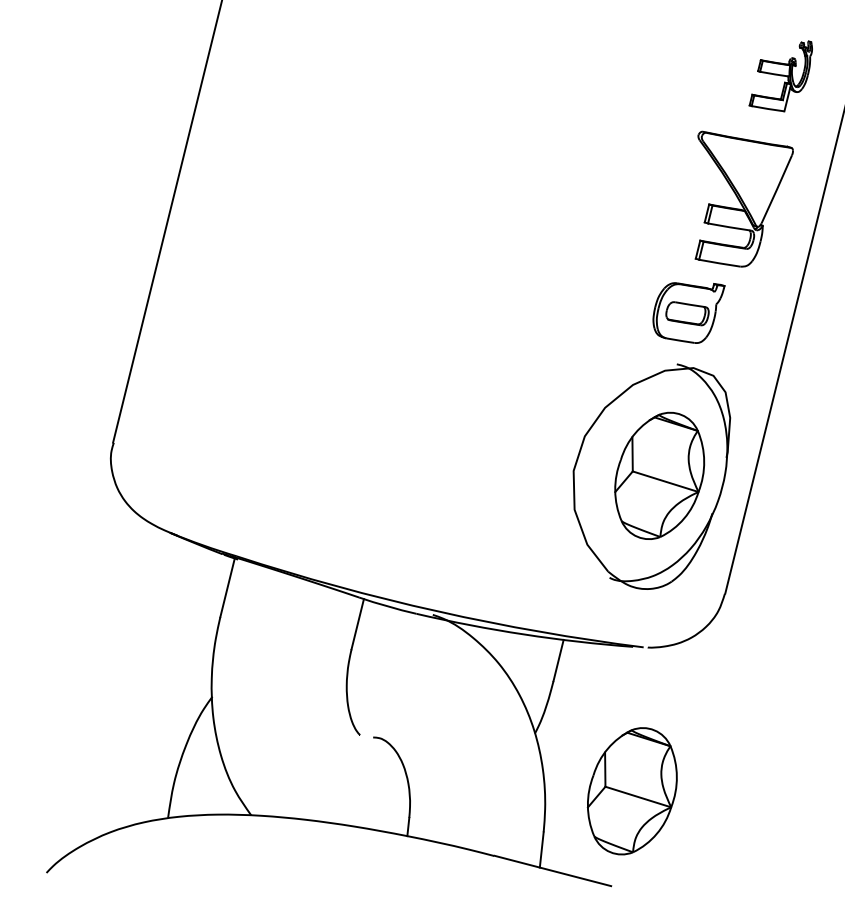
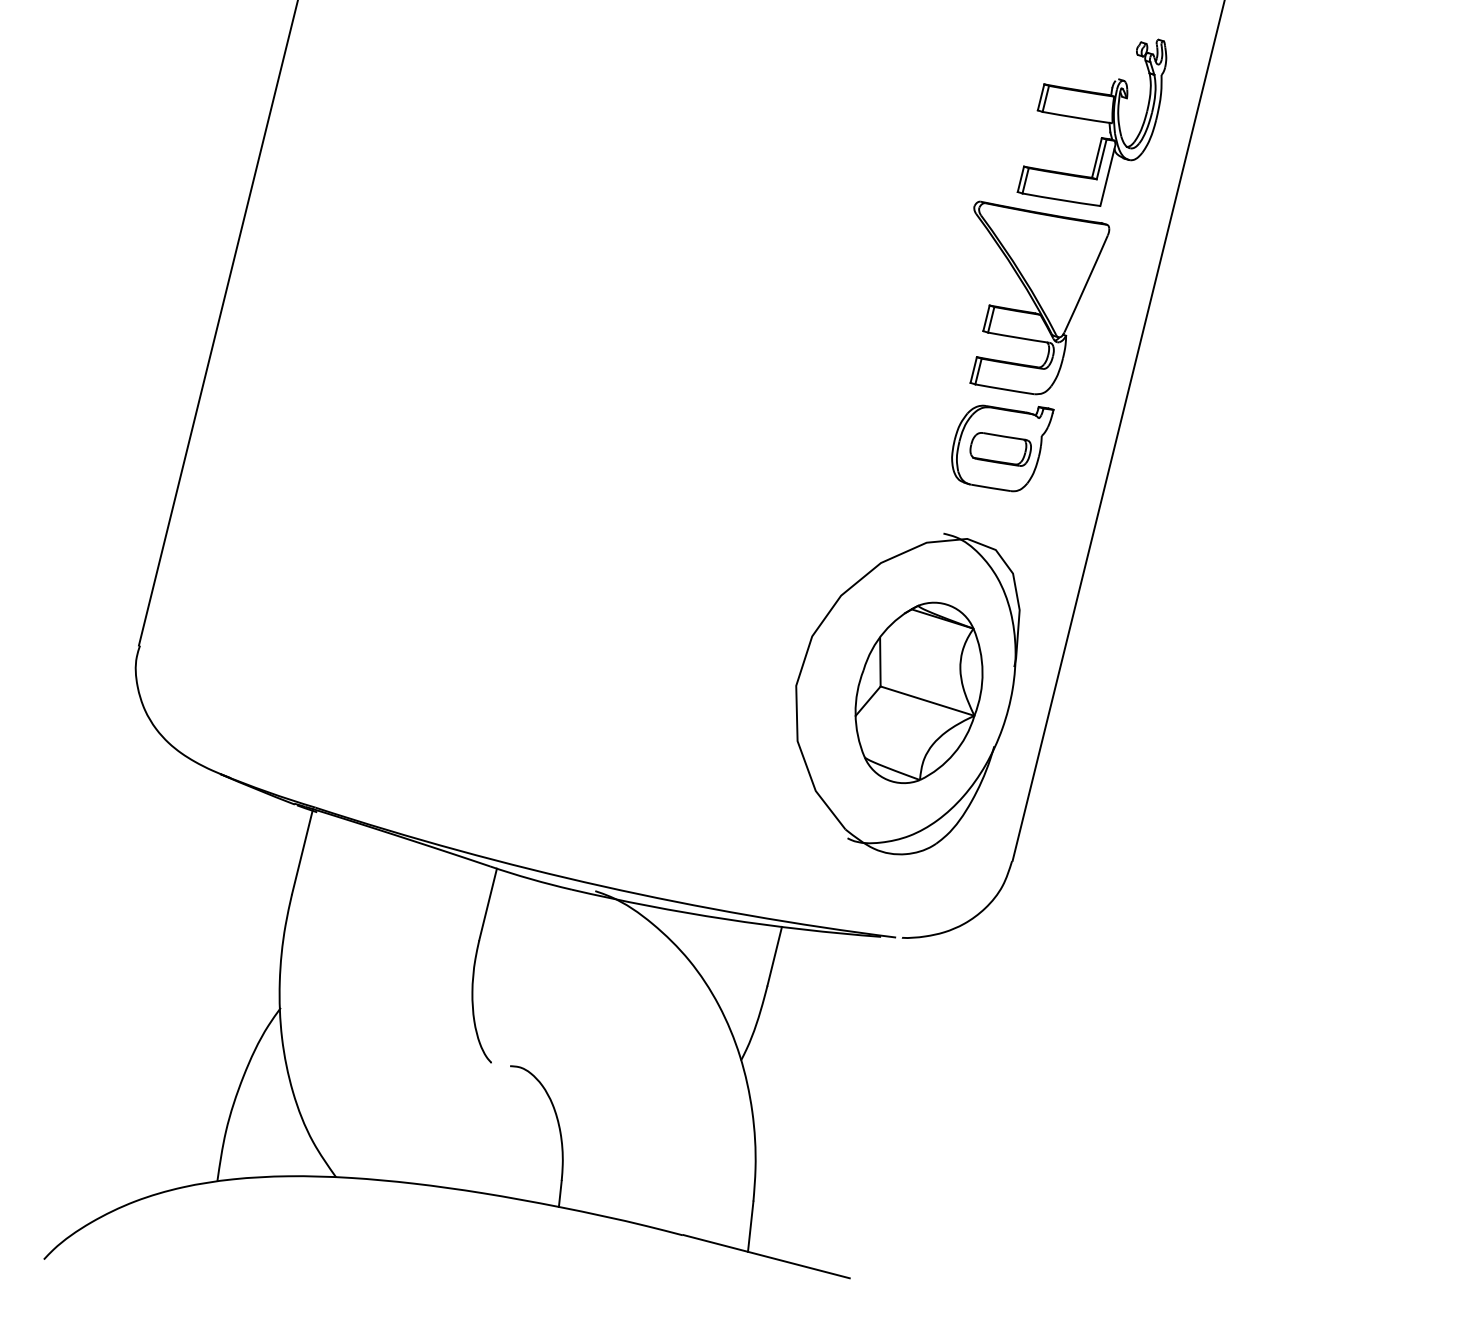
part: (780, 76) -> (1091, 122), size x1.67
part: (688, 313) -> (1002, 448), moved
part: (631, 790) -> (879, 1142), removed

